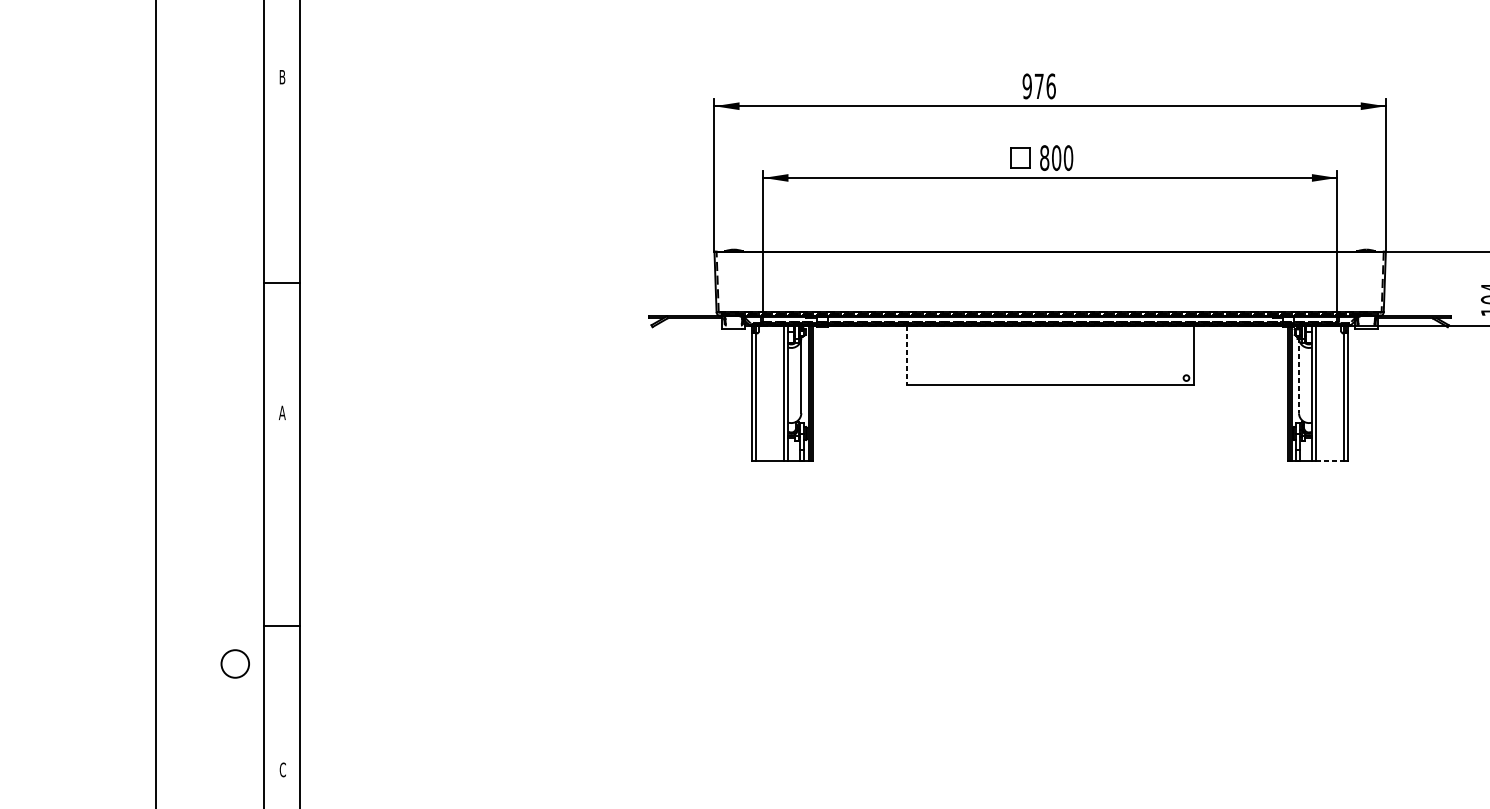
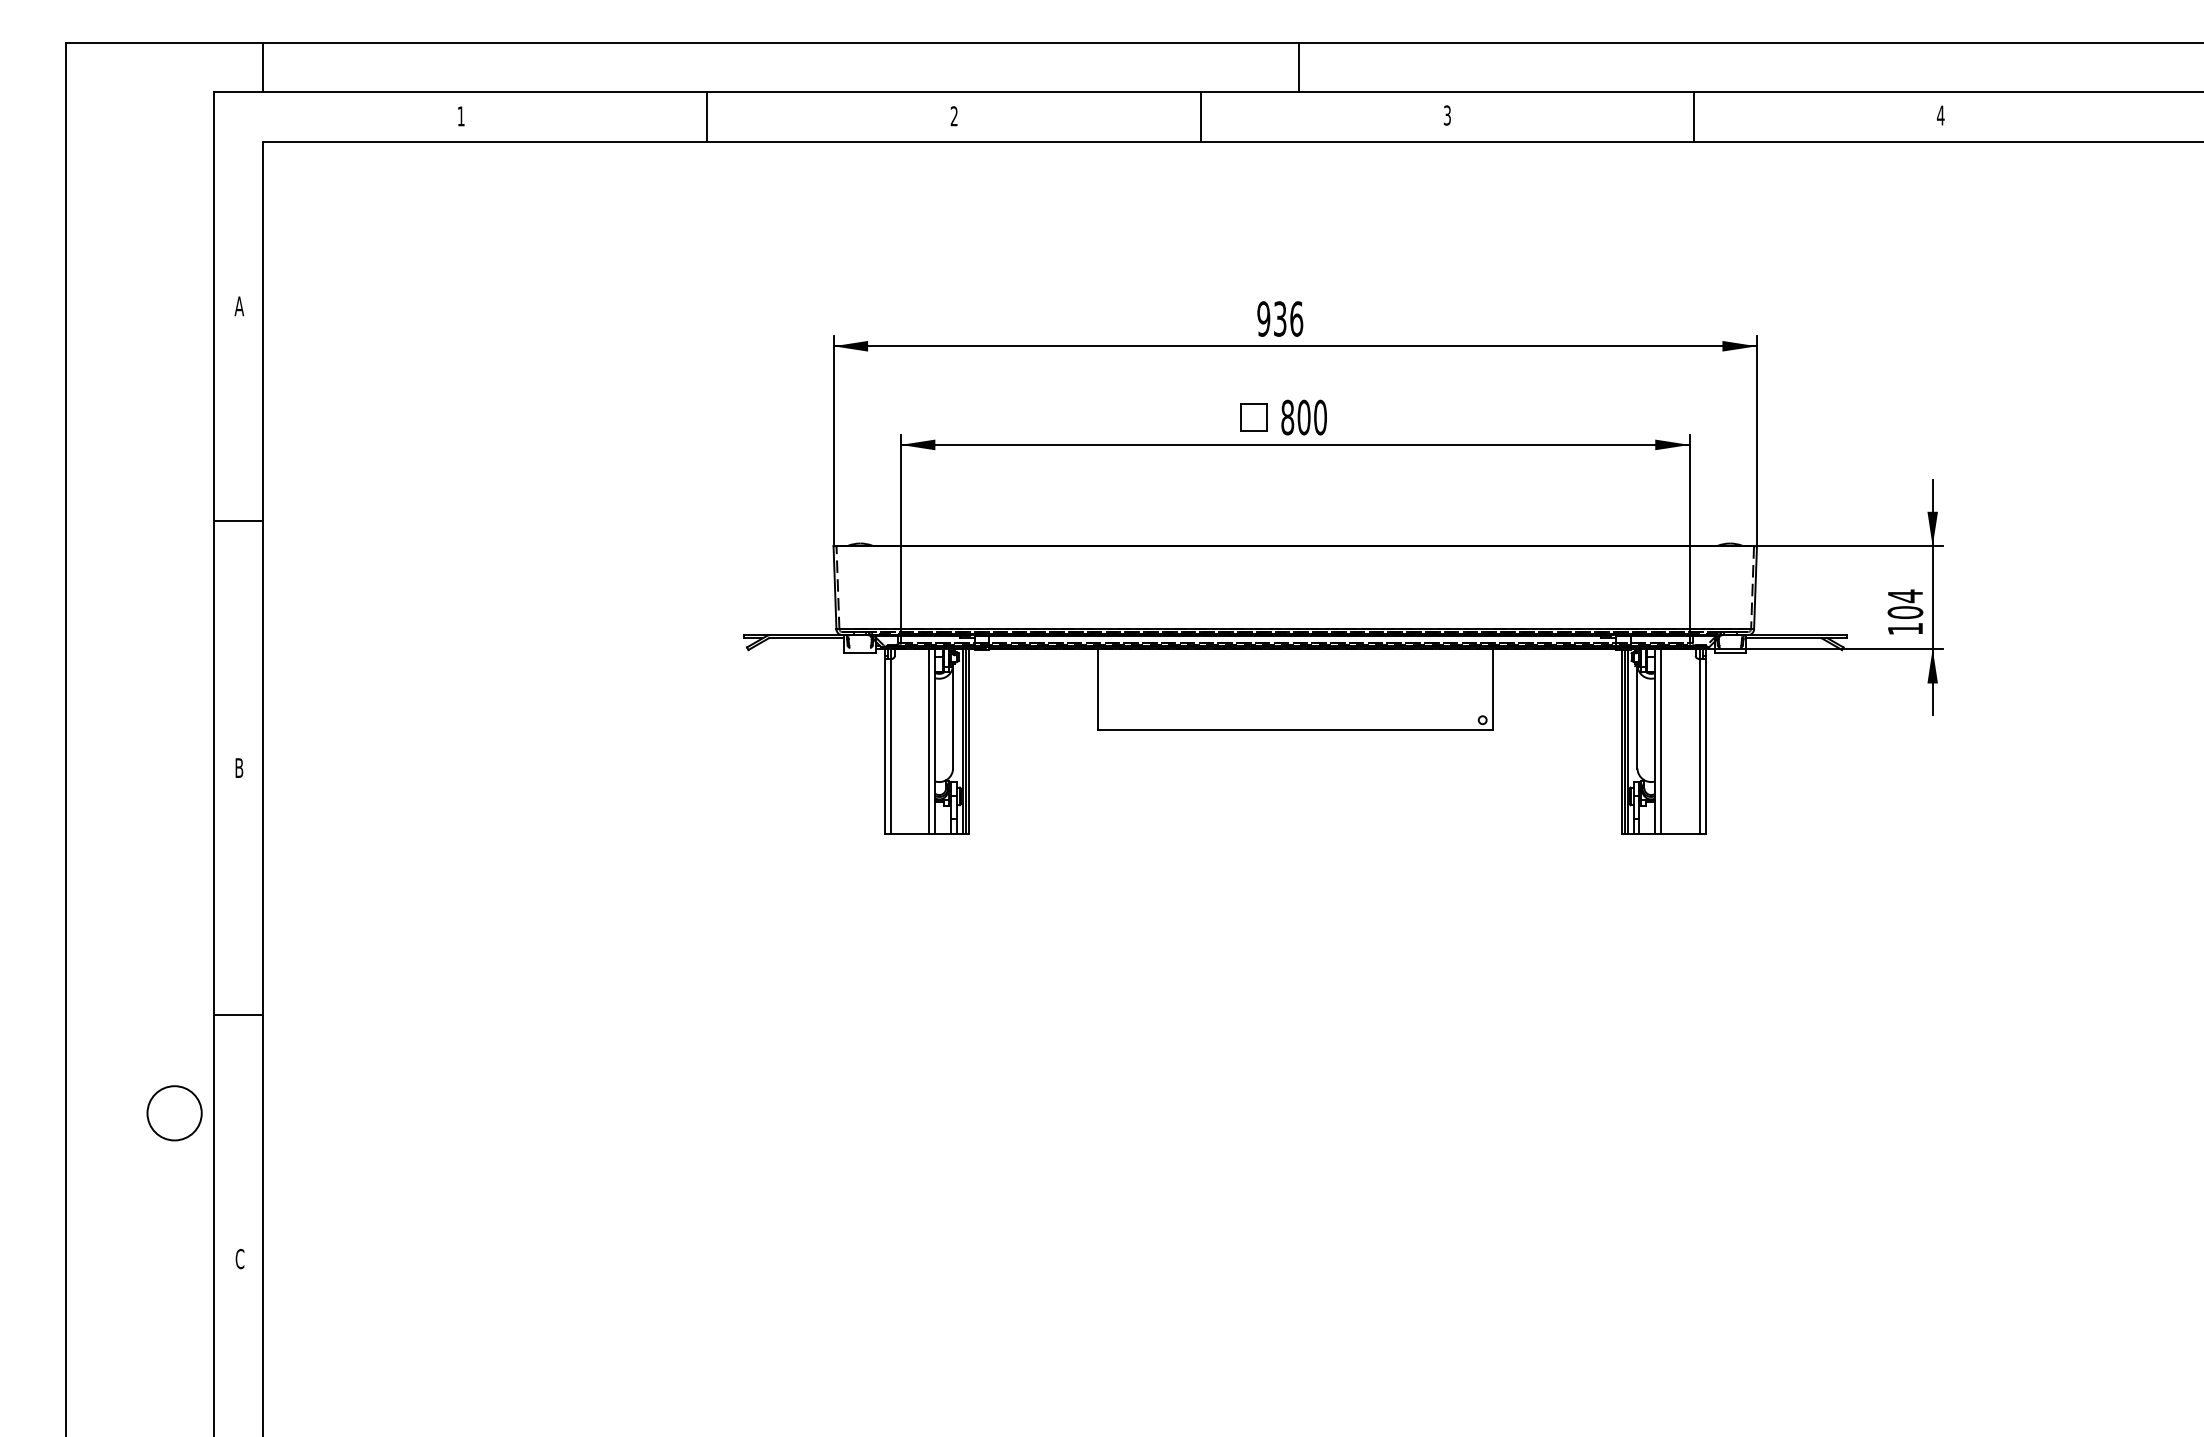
text: (282, 77) -> (239, 306), B -> A
text: (1039, 86) -> (1280, 318), 976 -> 936
line: (281, 283) -> (238, 521), moved
line: (906, 355) -> (1097, 689), dashed -> solid
line: (1299, 375) -> (1637, 716), dashed -> solid
text: (282, 412) -> (239, 767), A -> B
line: (1330, 461) -> (1680, 834), dashed -> solid
line: (281, 625) -> (238, 1014), moved
circle: (235, 664) -> (174, 1113), size x1.43

